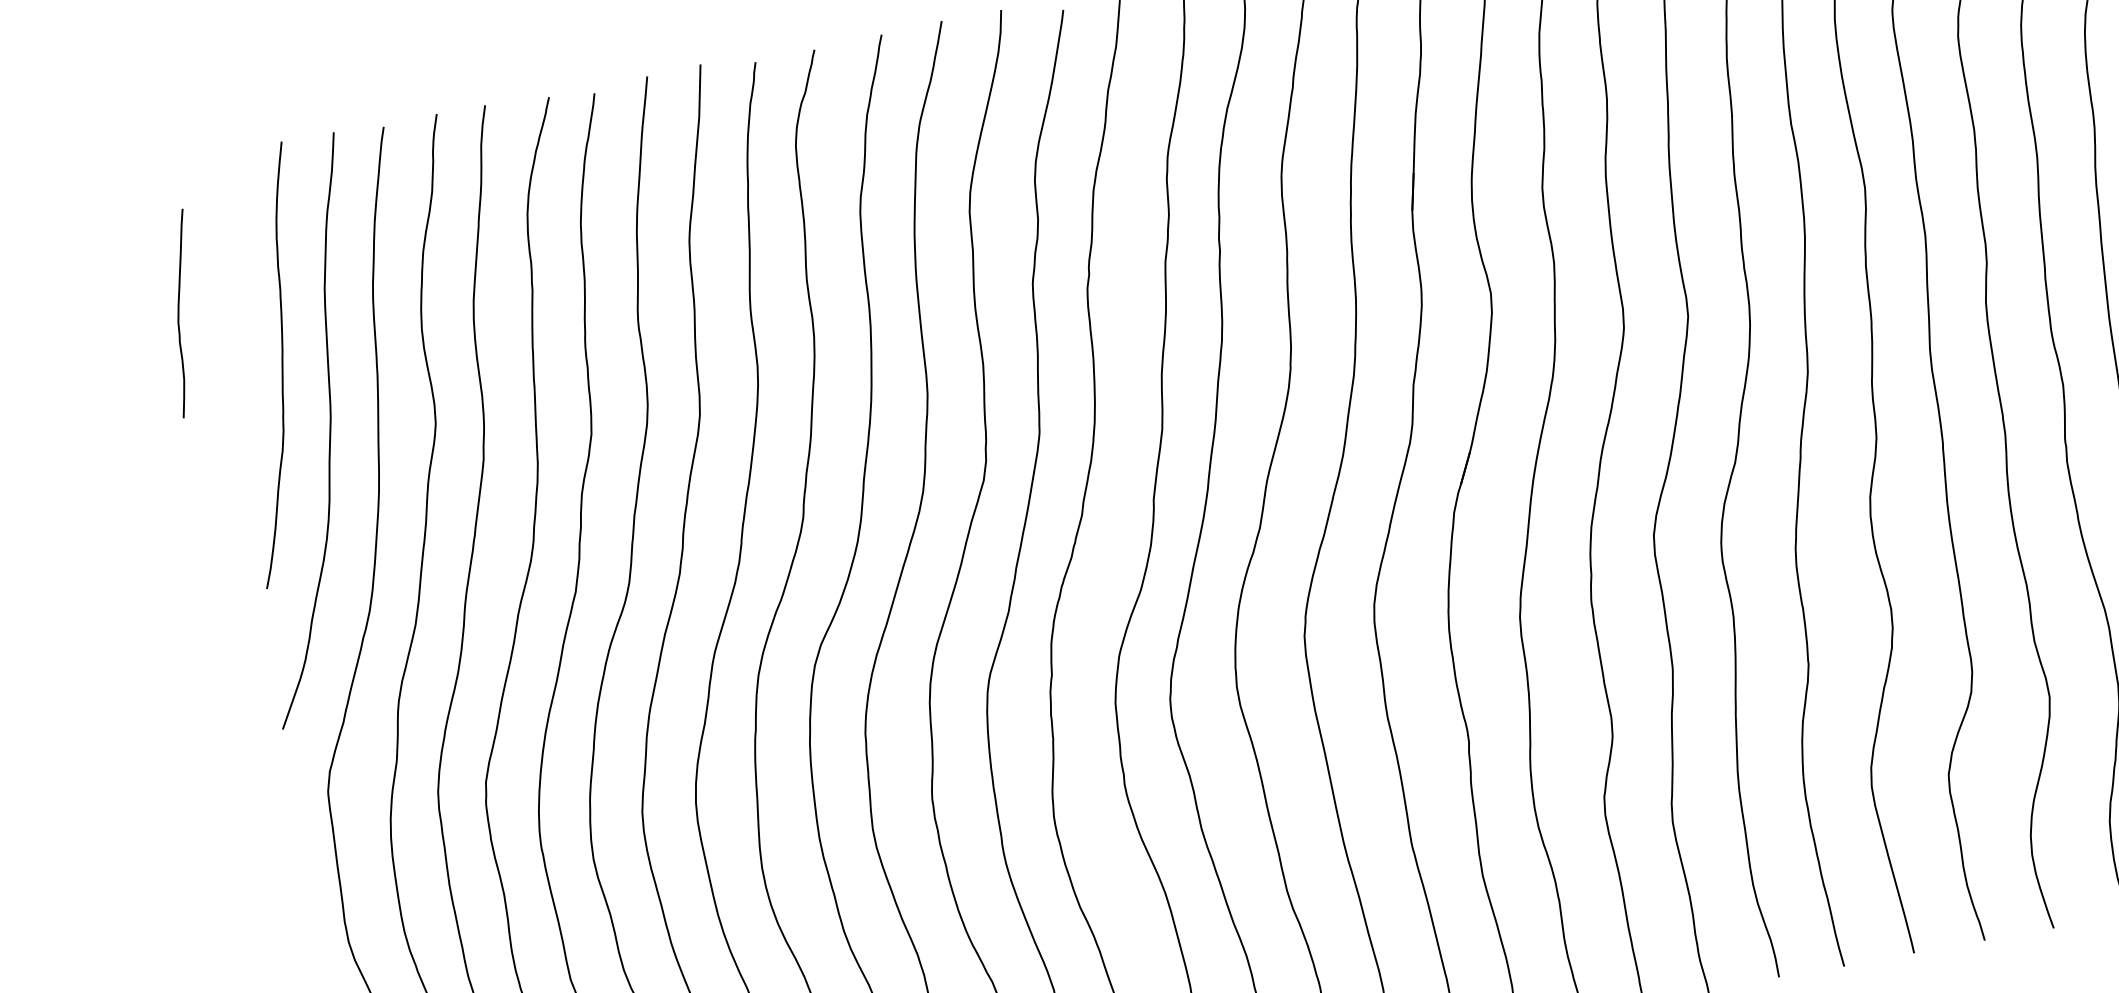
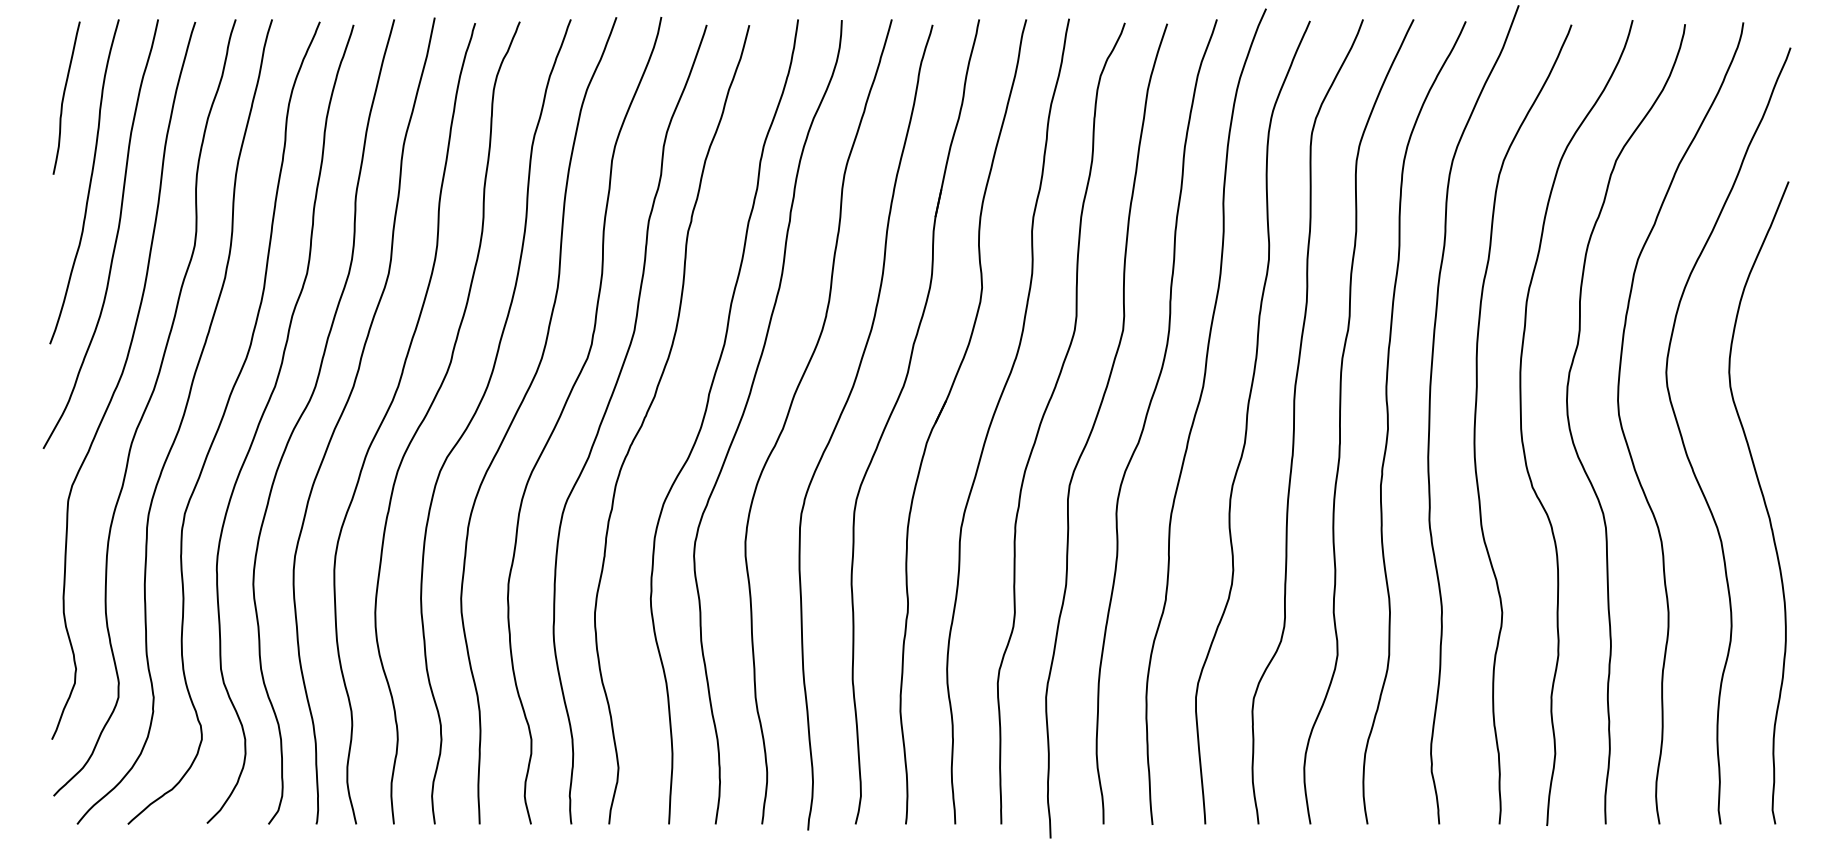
curve: (180, 313) -> (64, 97), moved

